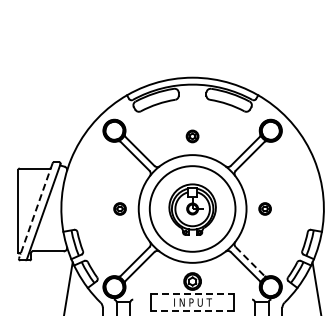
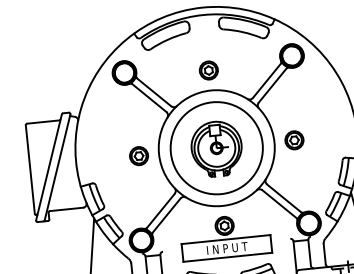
part: (192, 136) -> (208, 70), size x1.43
part: (119, 208) -> (138, 155), size x1.43
part: (264, 208) -> (293, 139), size x1.43
line: (35, 210) -> (48, 166), dashed -> solid
line: (250, 261) -> (284, 198), dashed -> solid
line: (193, 294) -> (226, 239), dashed -> solid
line: (192, 310) -> (227, 256), dashed -> solid

